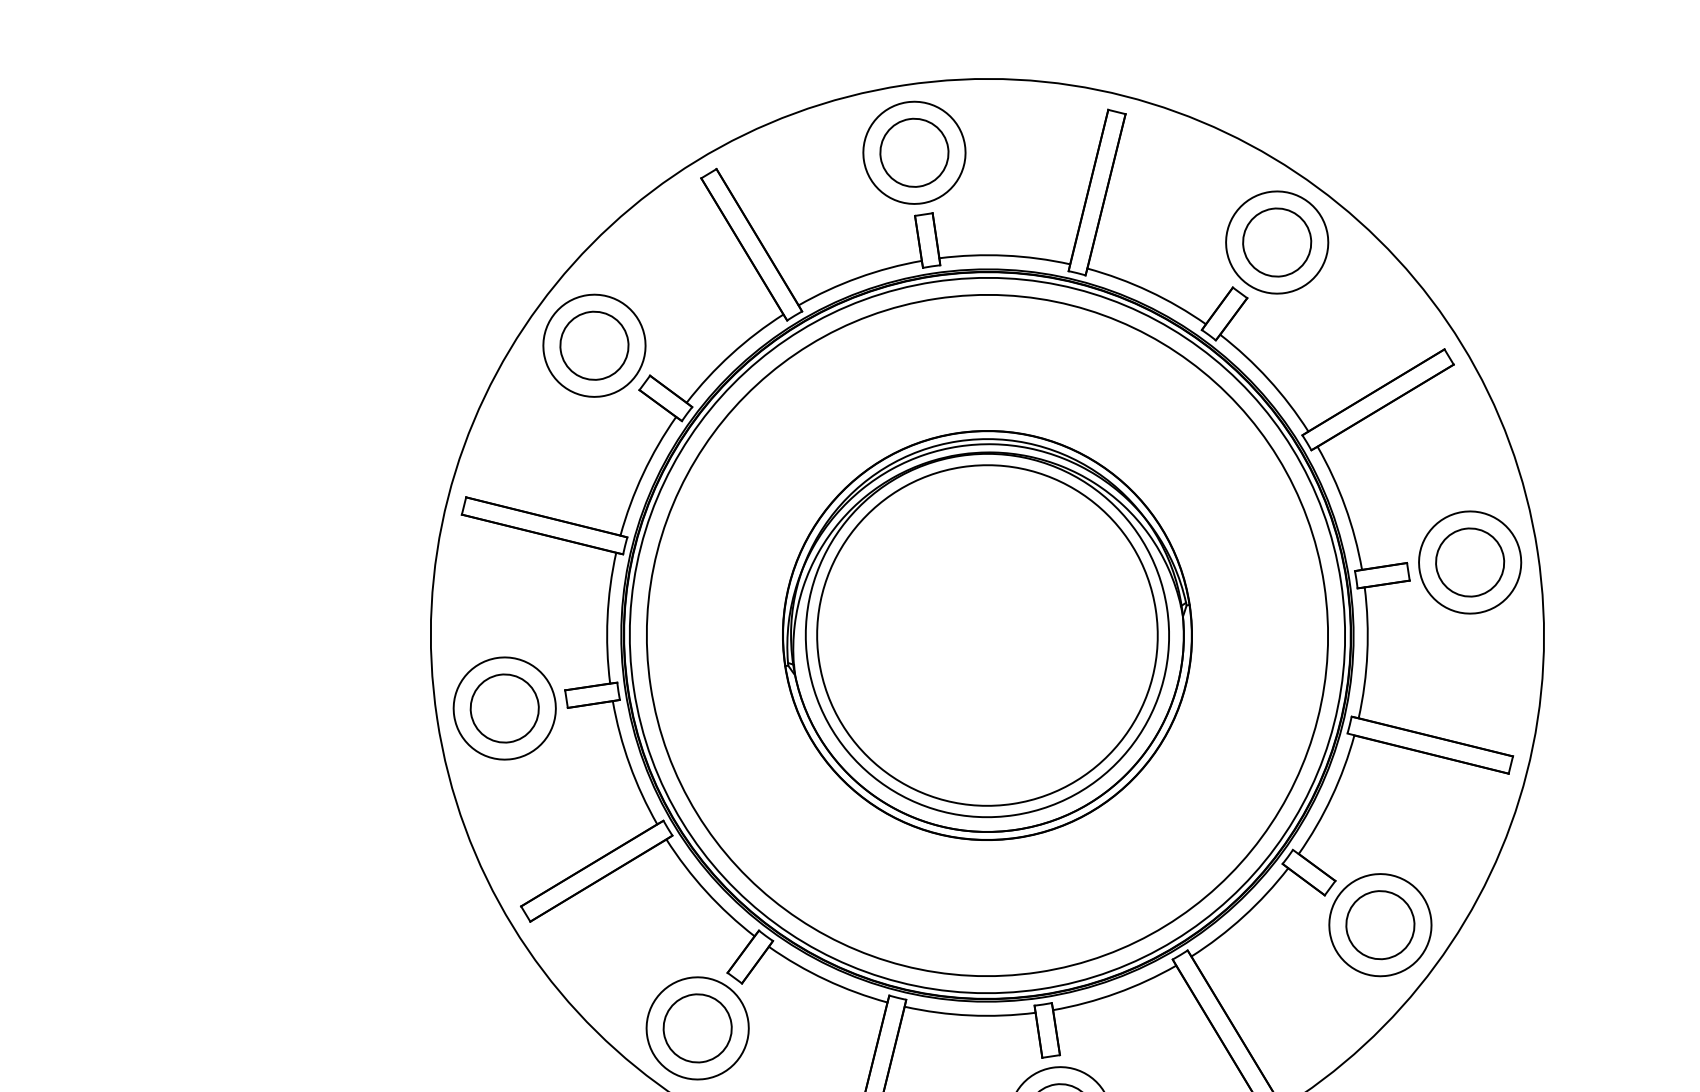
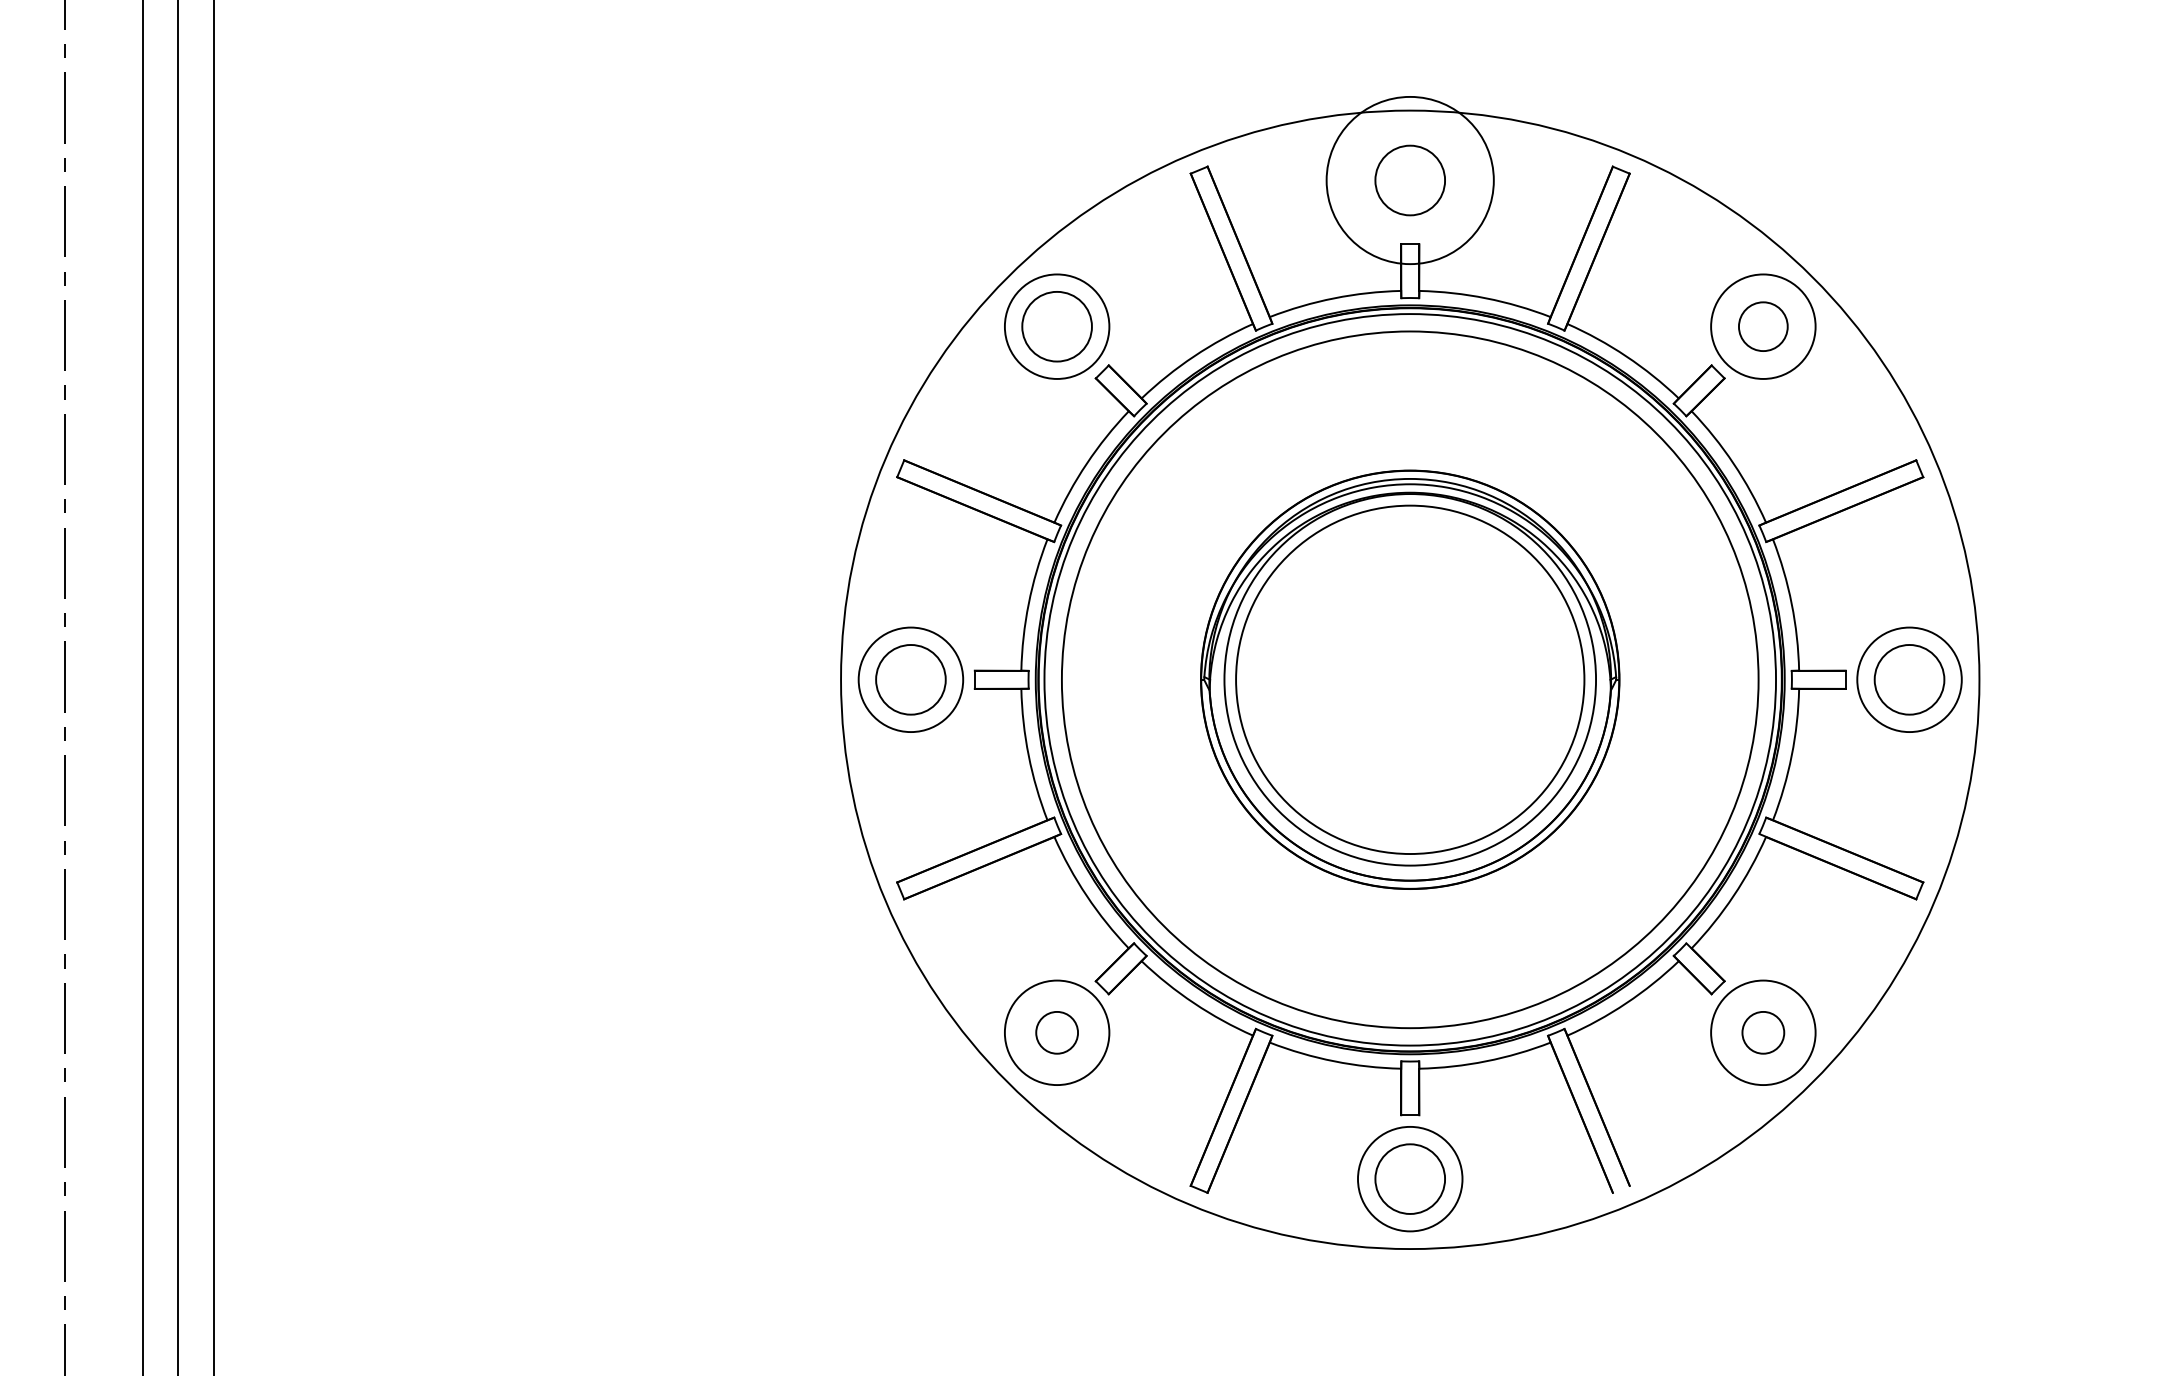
circle: (913, 152) -> (1409, 180), size x1.6
circle: (1277, 242) -> (1763, 326), size x0.7
circle: (1380, 924) -> (1763, 1032), size x0.6
circle: (697, 1028) -> (1056, 1032), size x0.6

